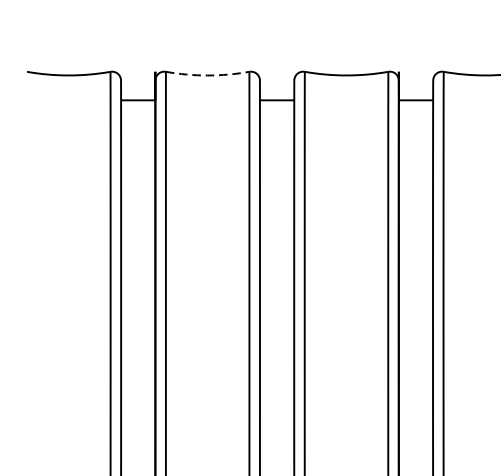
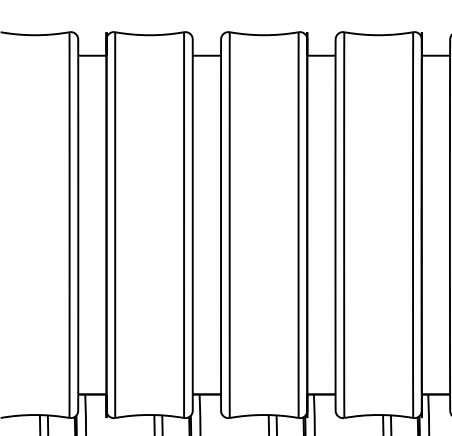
arc: (207, 75) -> (149, 35), dashed -> solid

